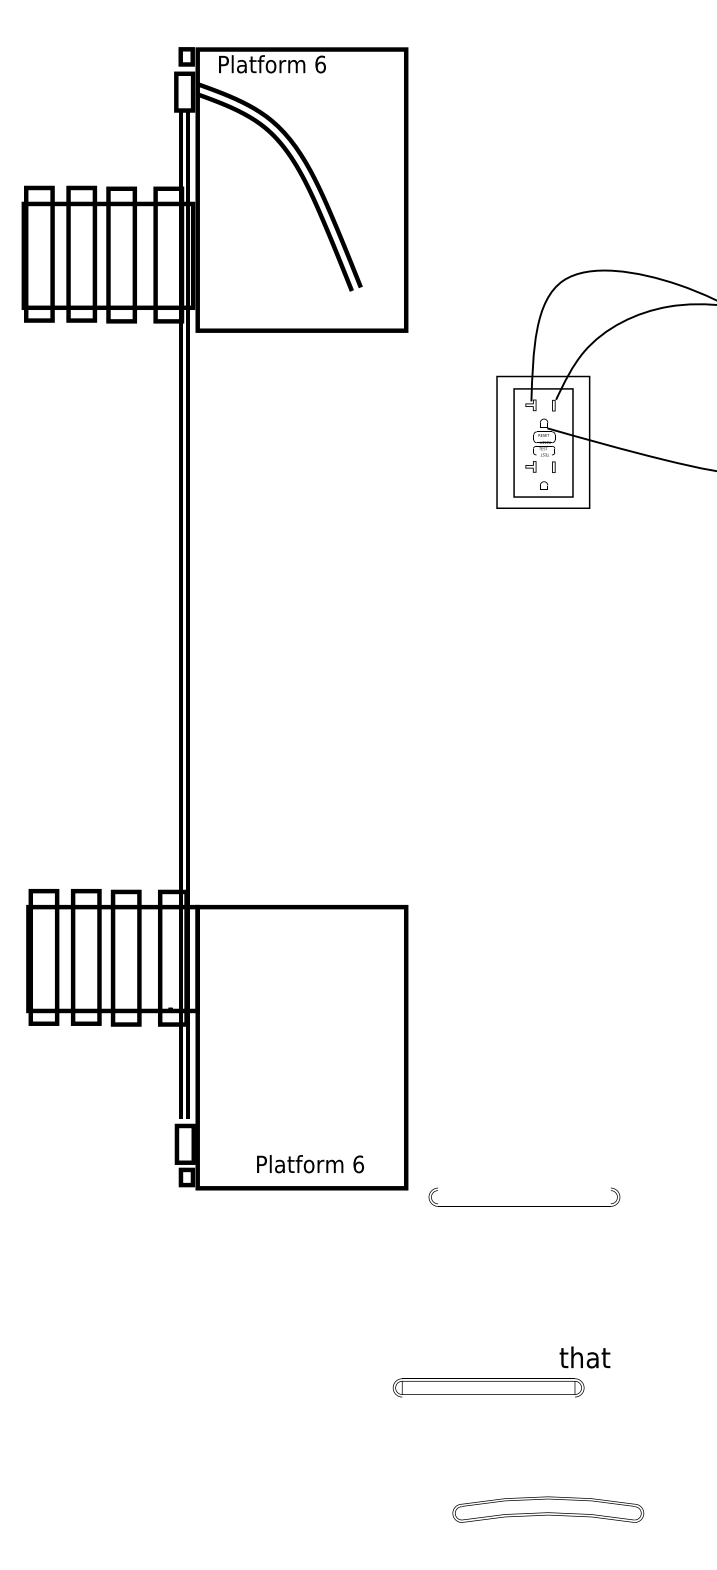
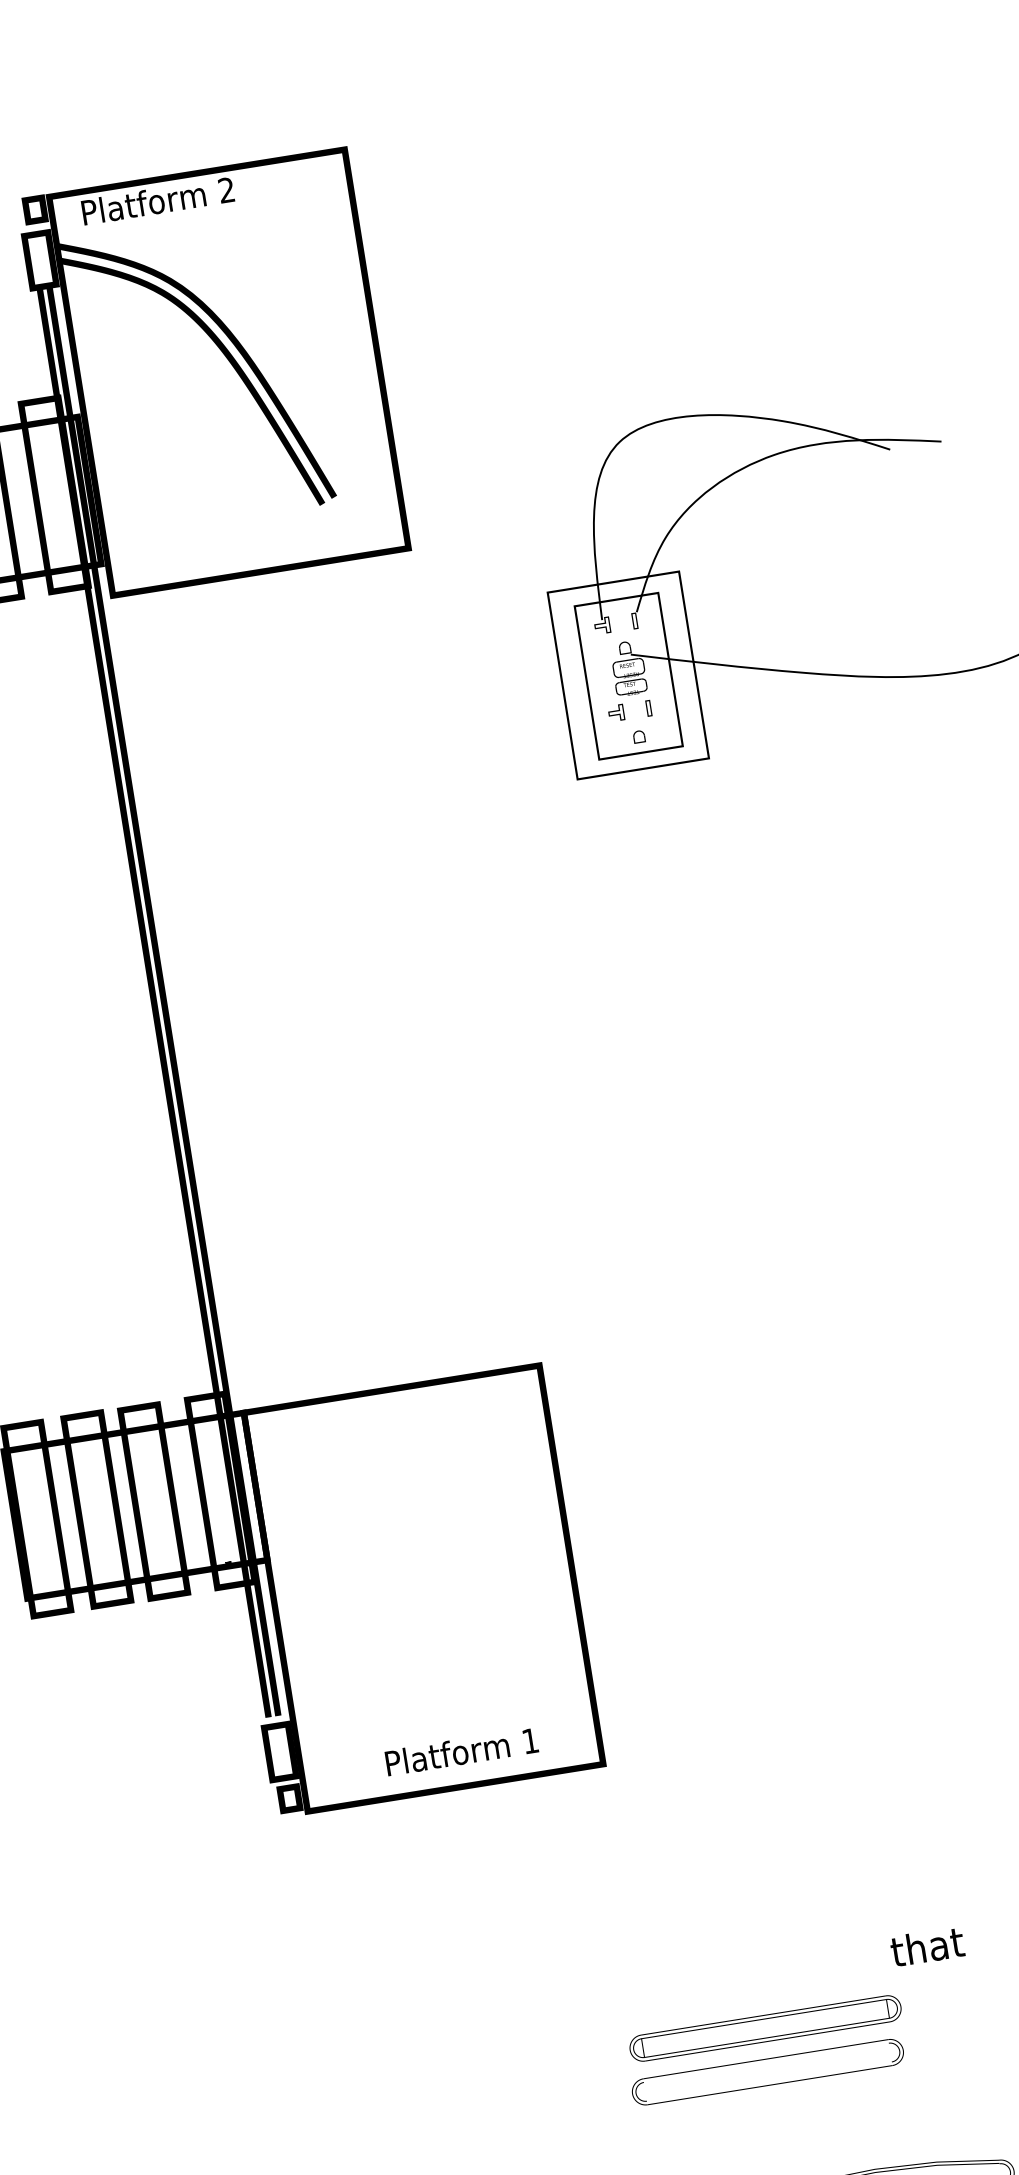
text: (320, 64) -> (226, 190), 6 -> 2
text: (358, 1164) -> (530, 1741), 6 -> 1
part: (524, 1206) -> (770, 2085), moved
text: (584, 1357) -> (926, 1946), moved

